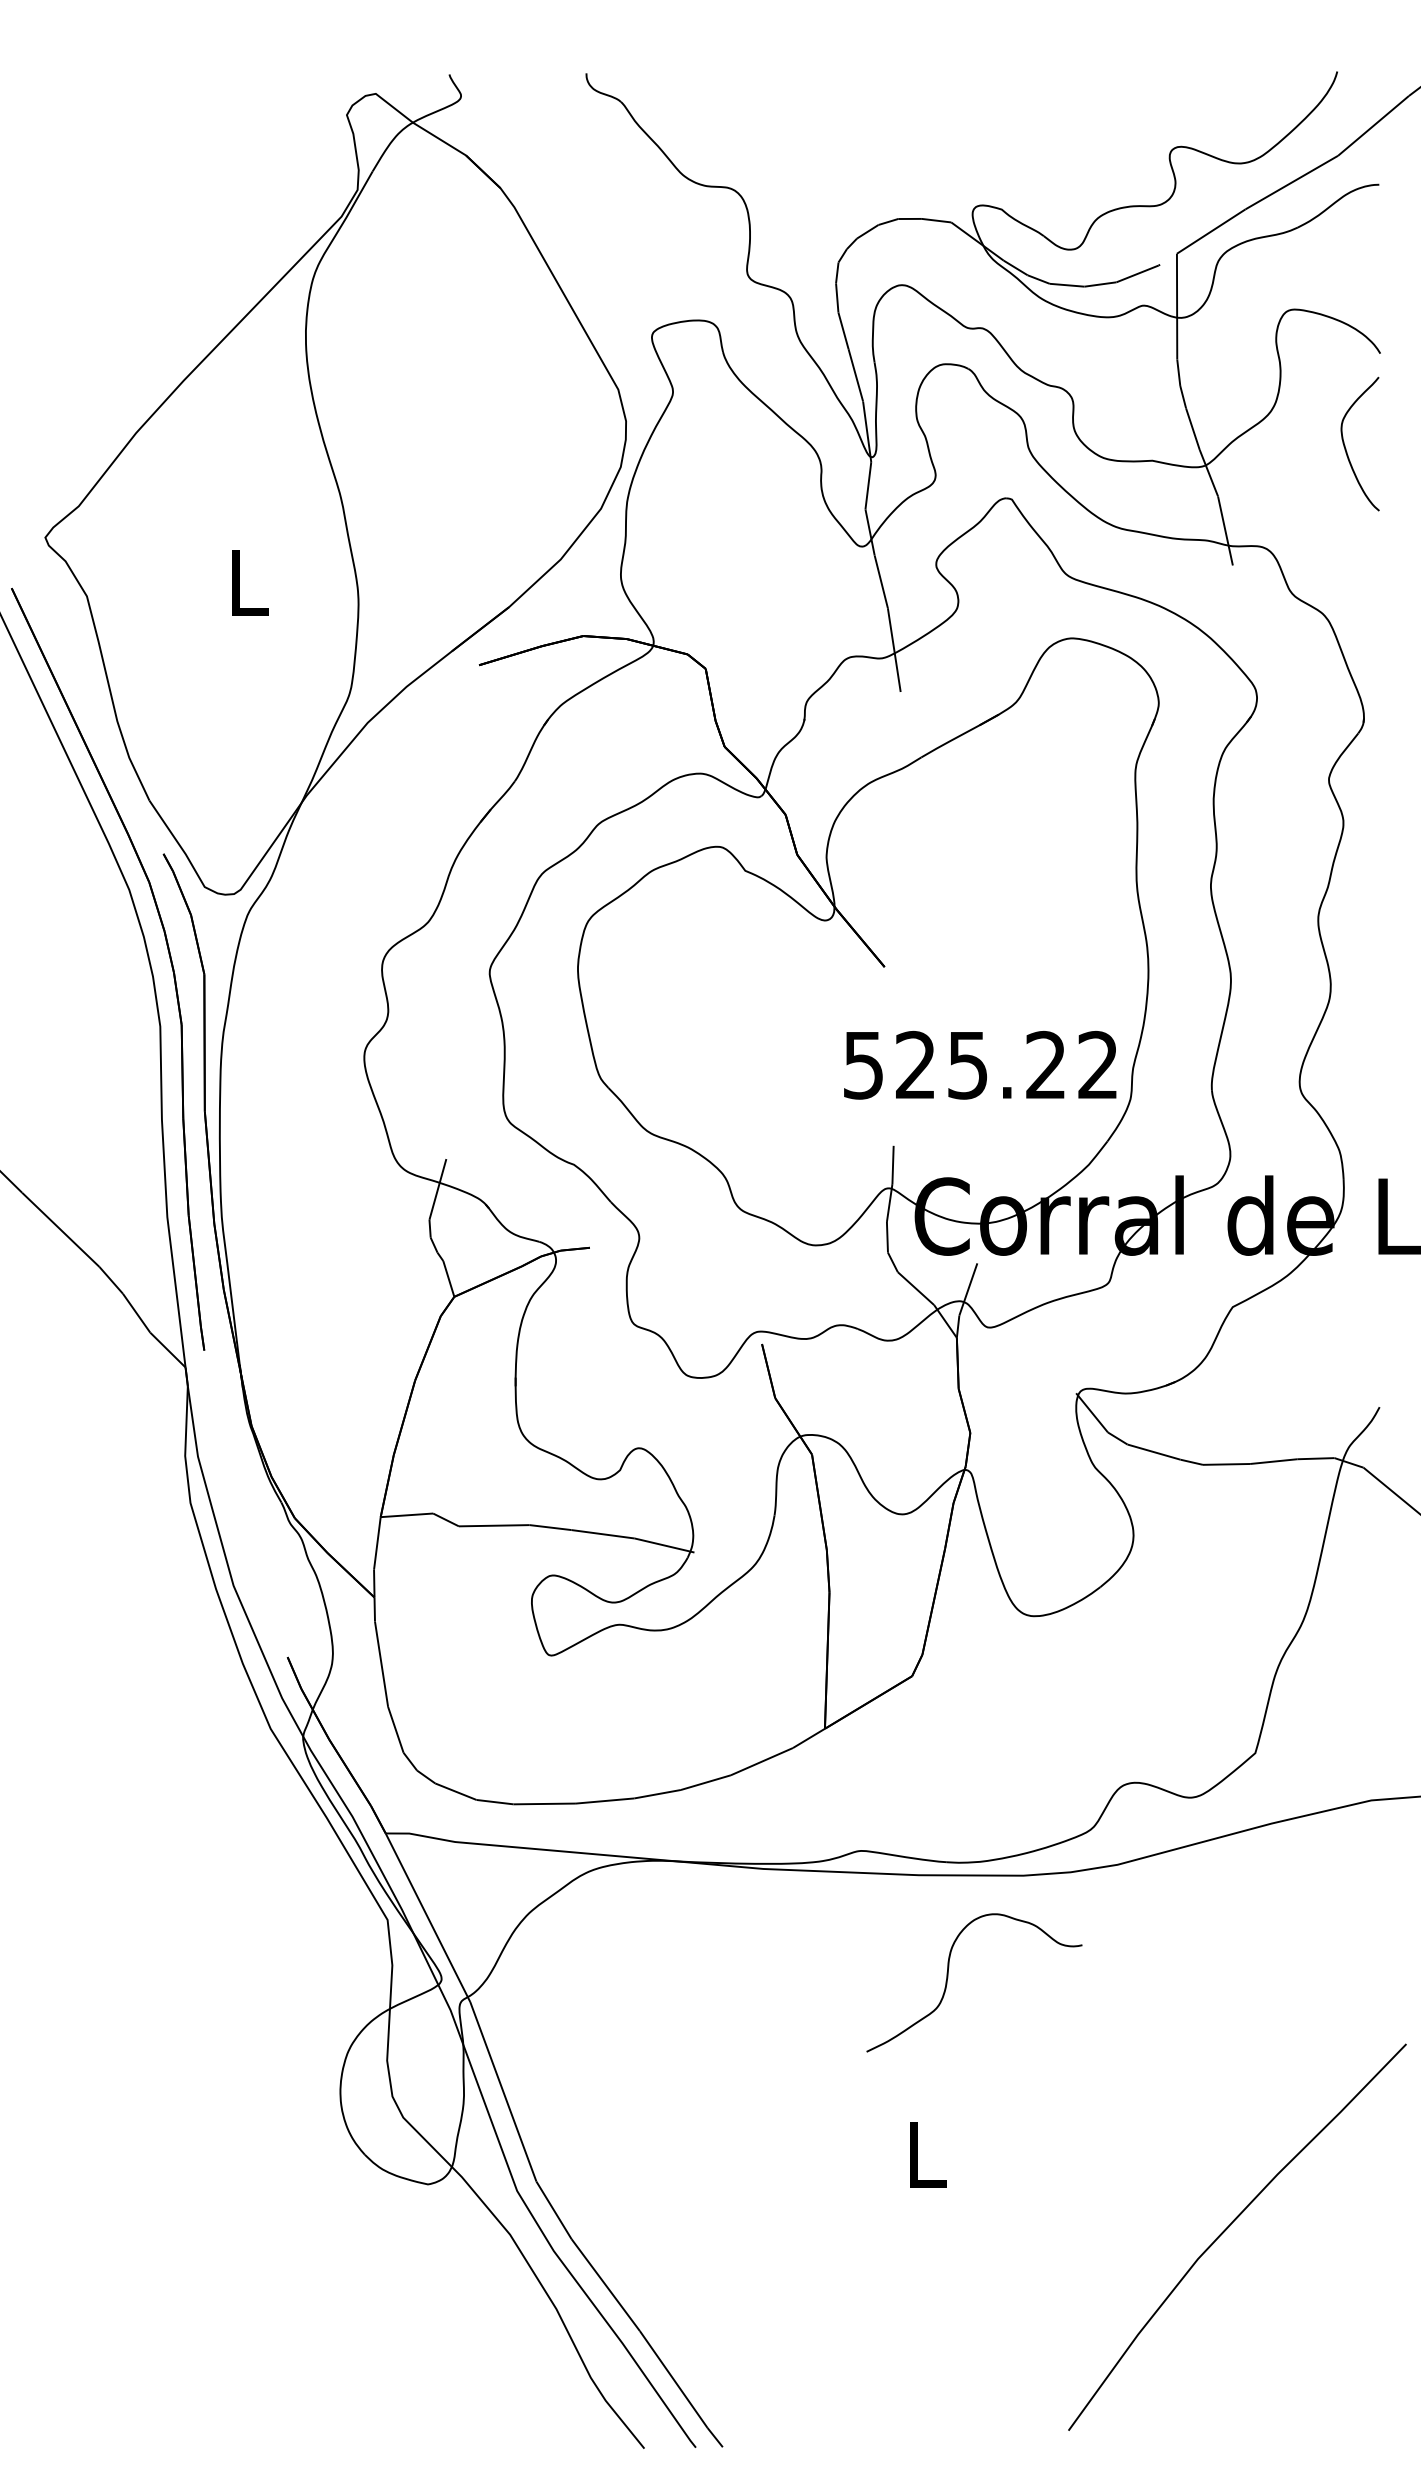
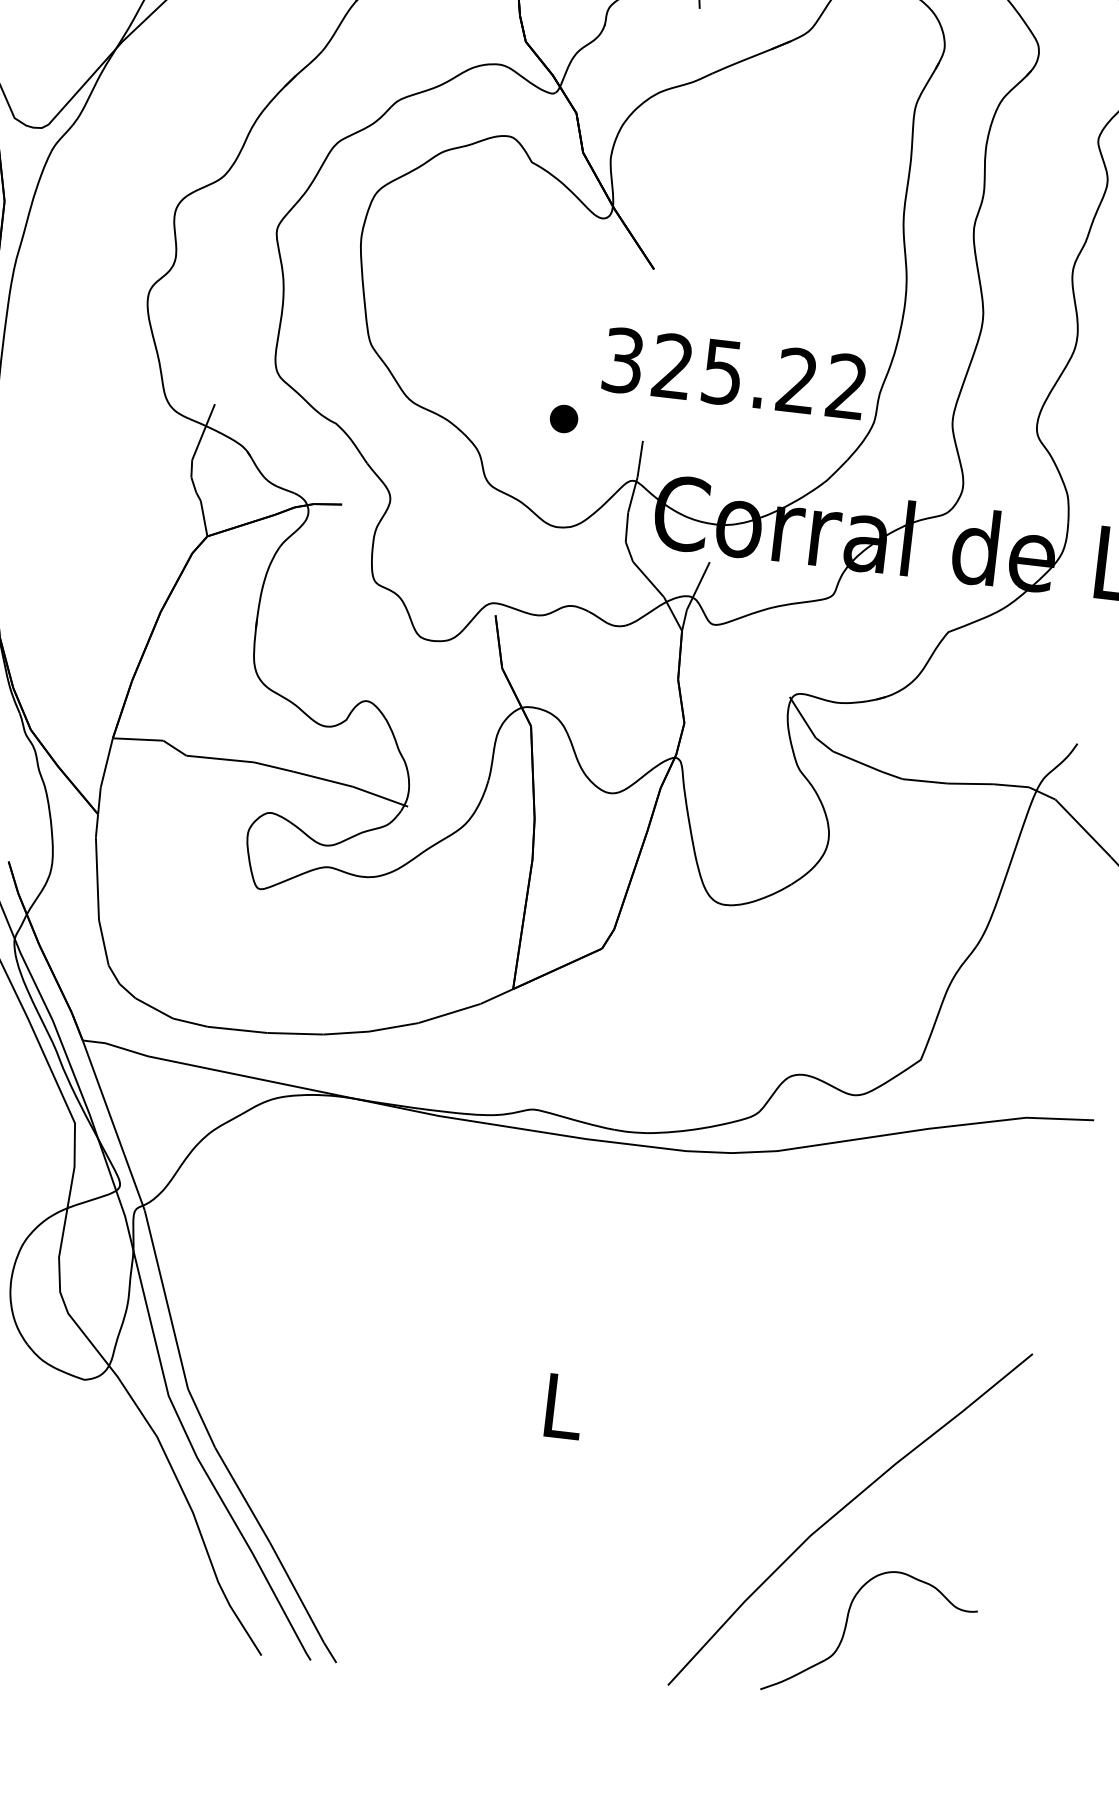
text: (863, 1064) -> (623, 359), 525.22 -> 325.22
part: (809, 1132) -> (564, 418), added
curve: (948, 1978) -> (846, 1628), moved

